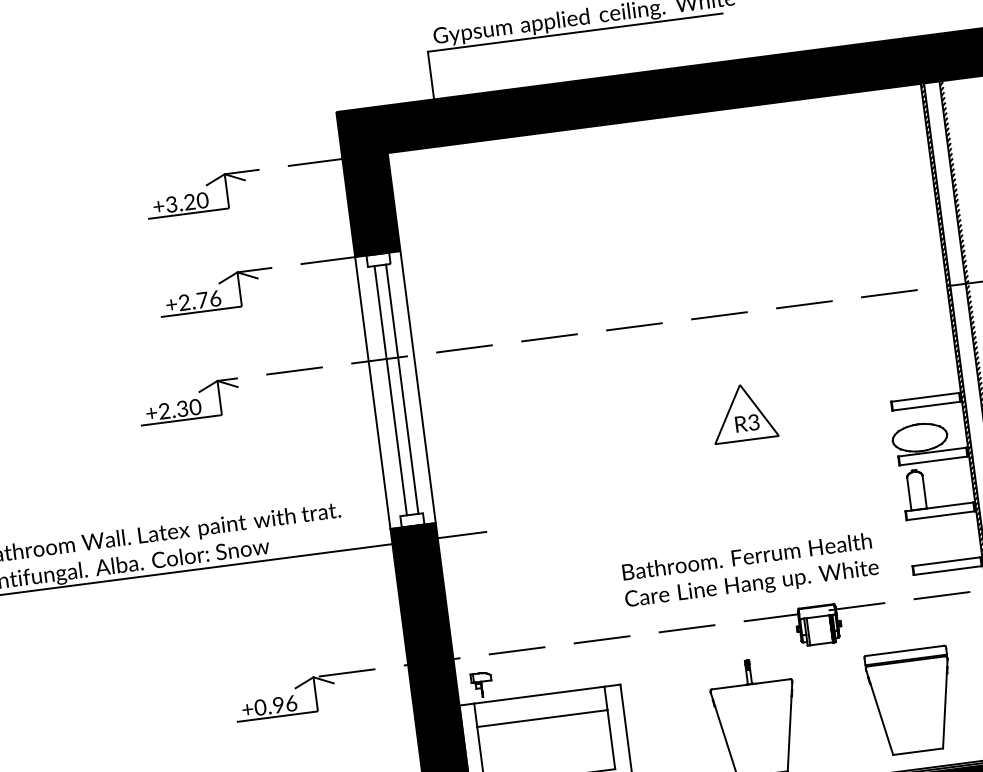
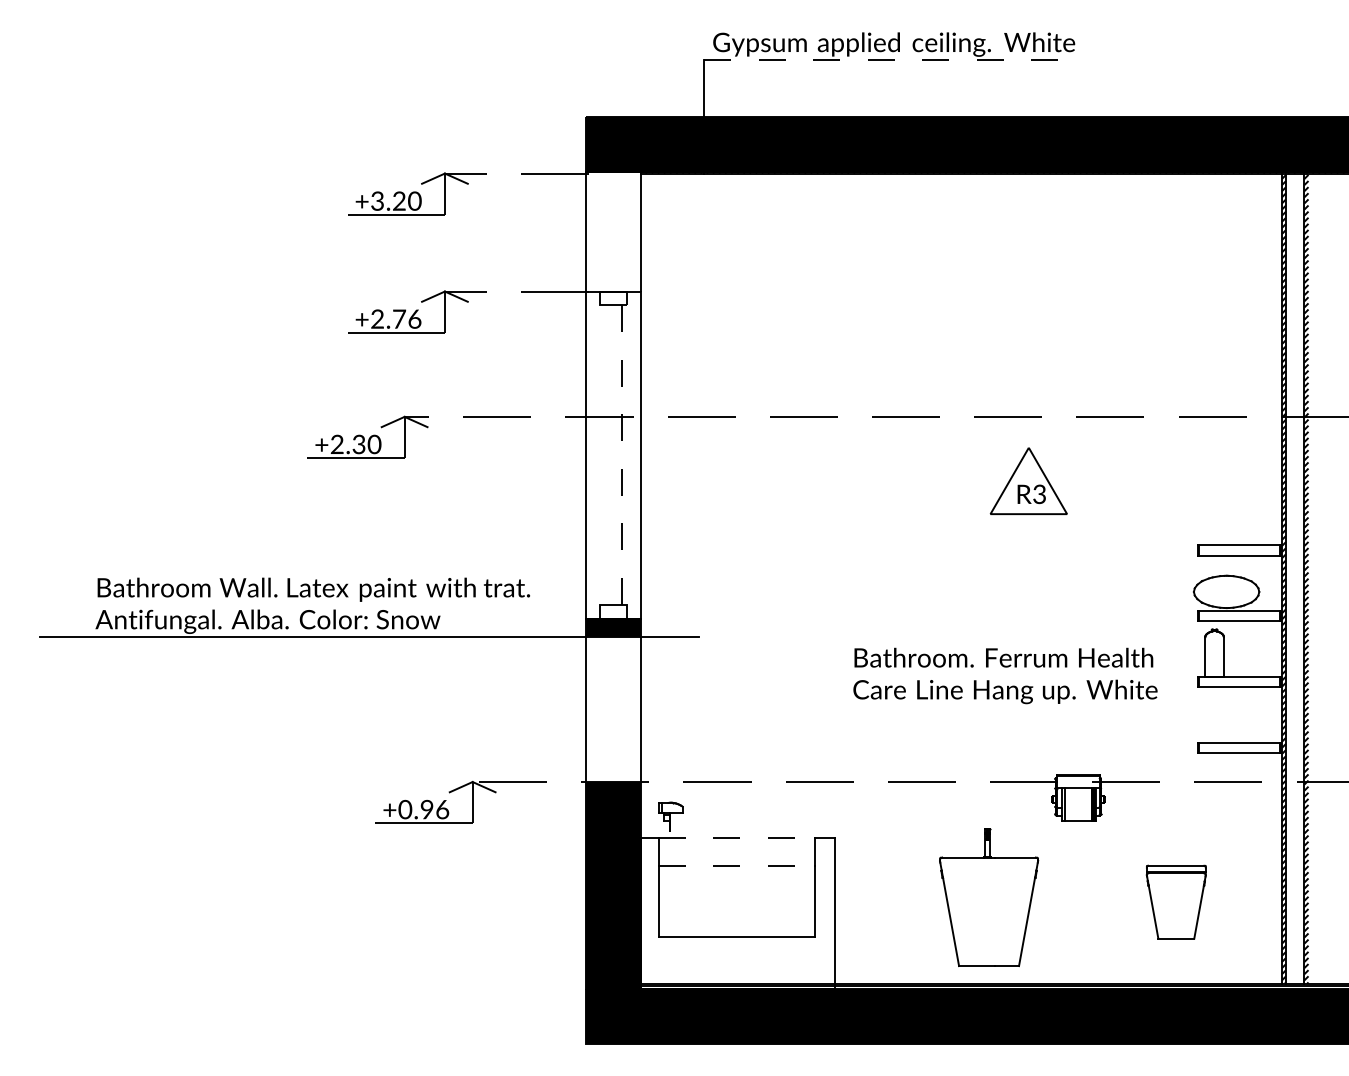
line: (575, 32) -> (881, 59), solid -> dashed
fill: (371, 204) -> (613, 231), removed
line: (402, 389) -> (621, 455), solid -> dashed
line: (391, 390) -> (608, 454), removed
part: (743, 412) -> (1028, 480), moved
text: (750, 571) -> (1005, 675), moved
fill: (422, 601) -> (613, 709), removed
line: (539, 694) -> (737, 837), solid -> dashed
part: (911, 700) -> (1176, 901), size x0.6
line: (542, 718) -> (737, 866), solid -> dashed

